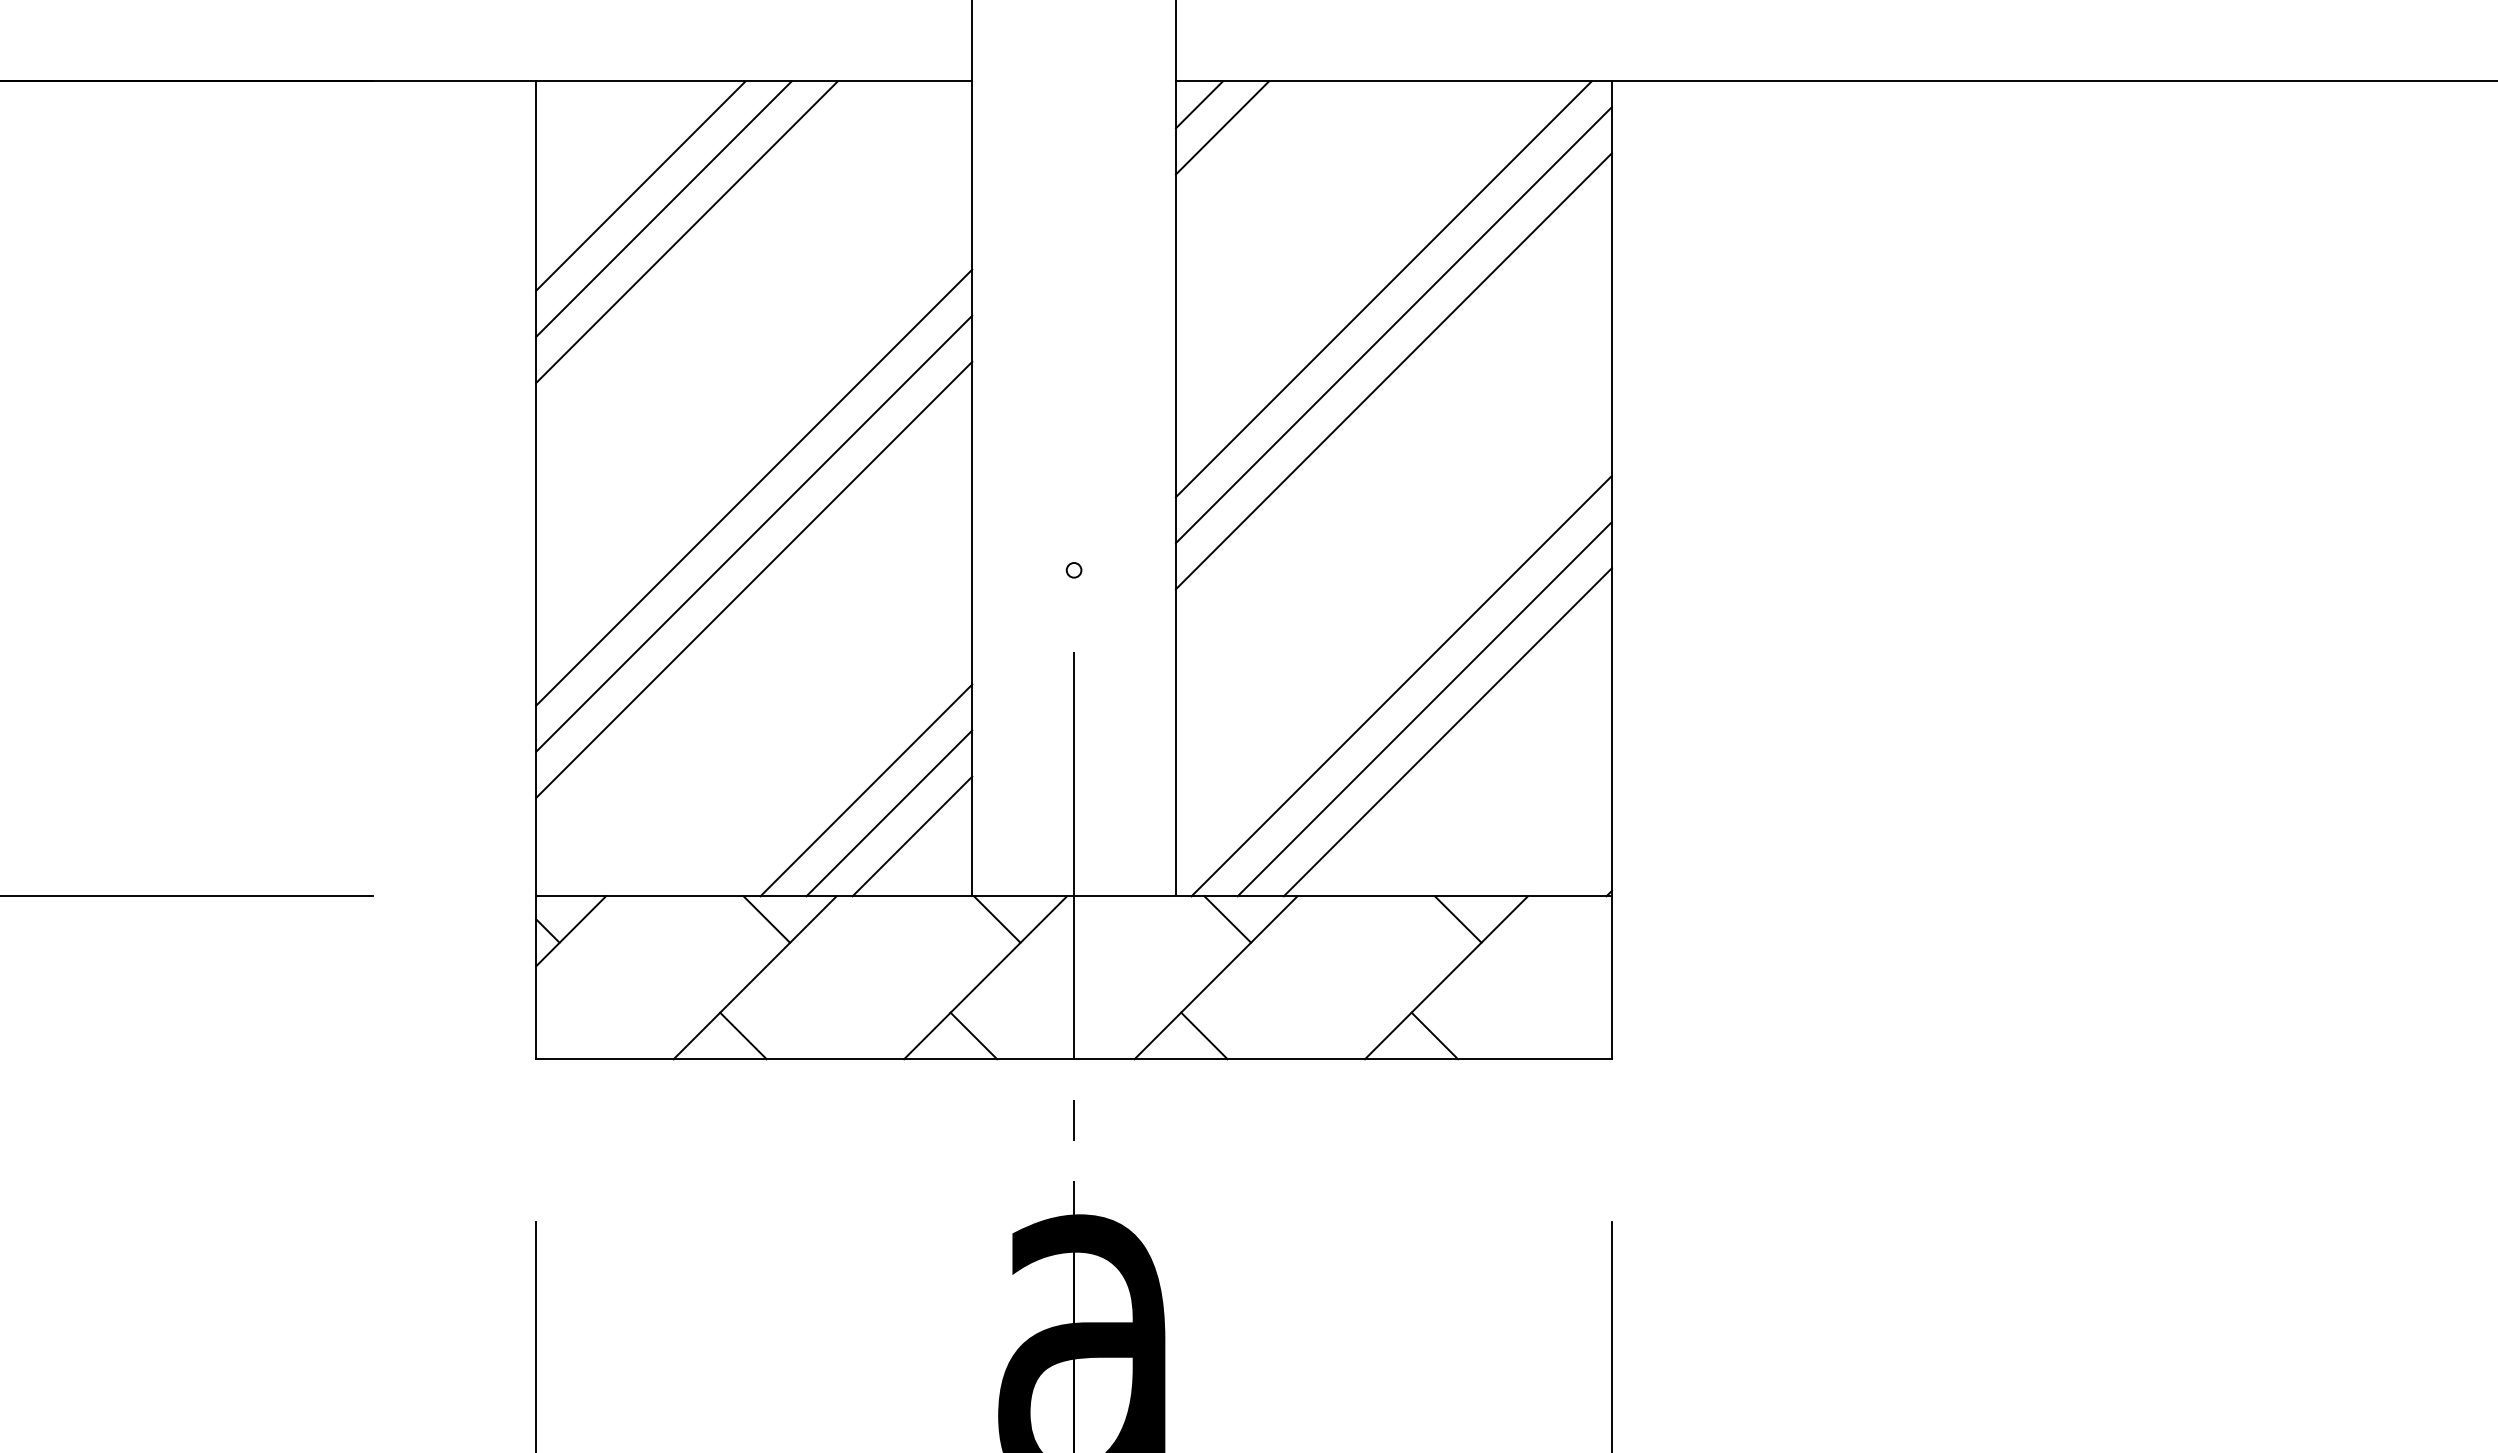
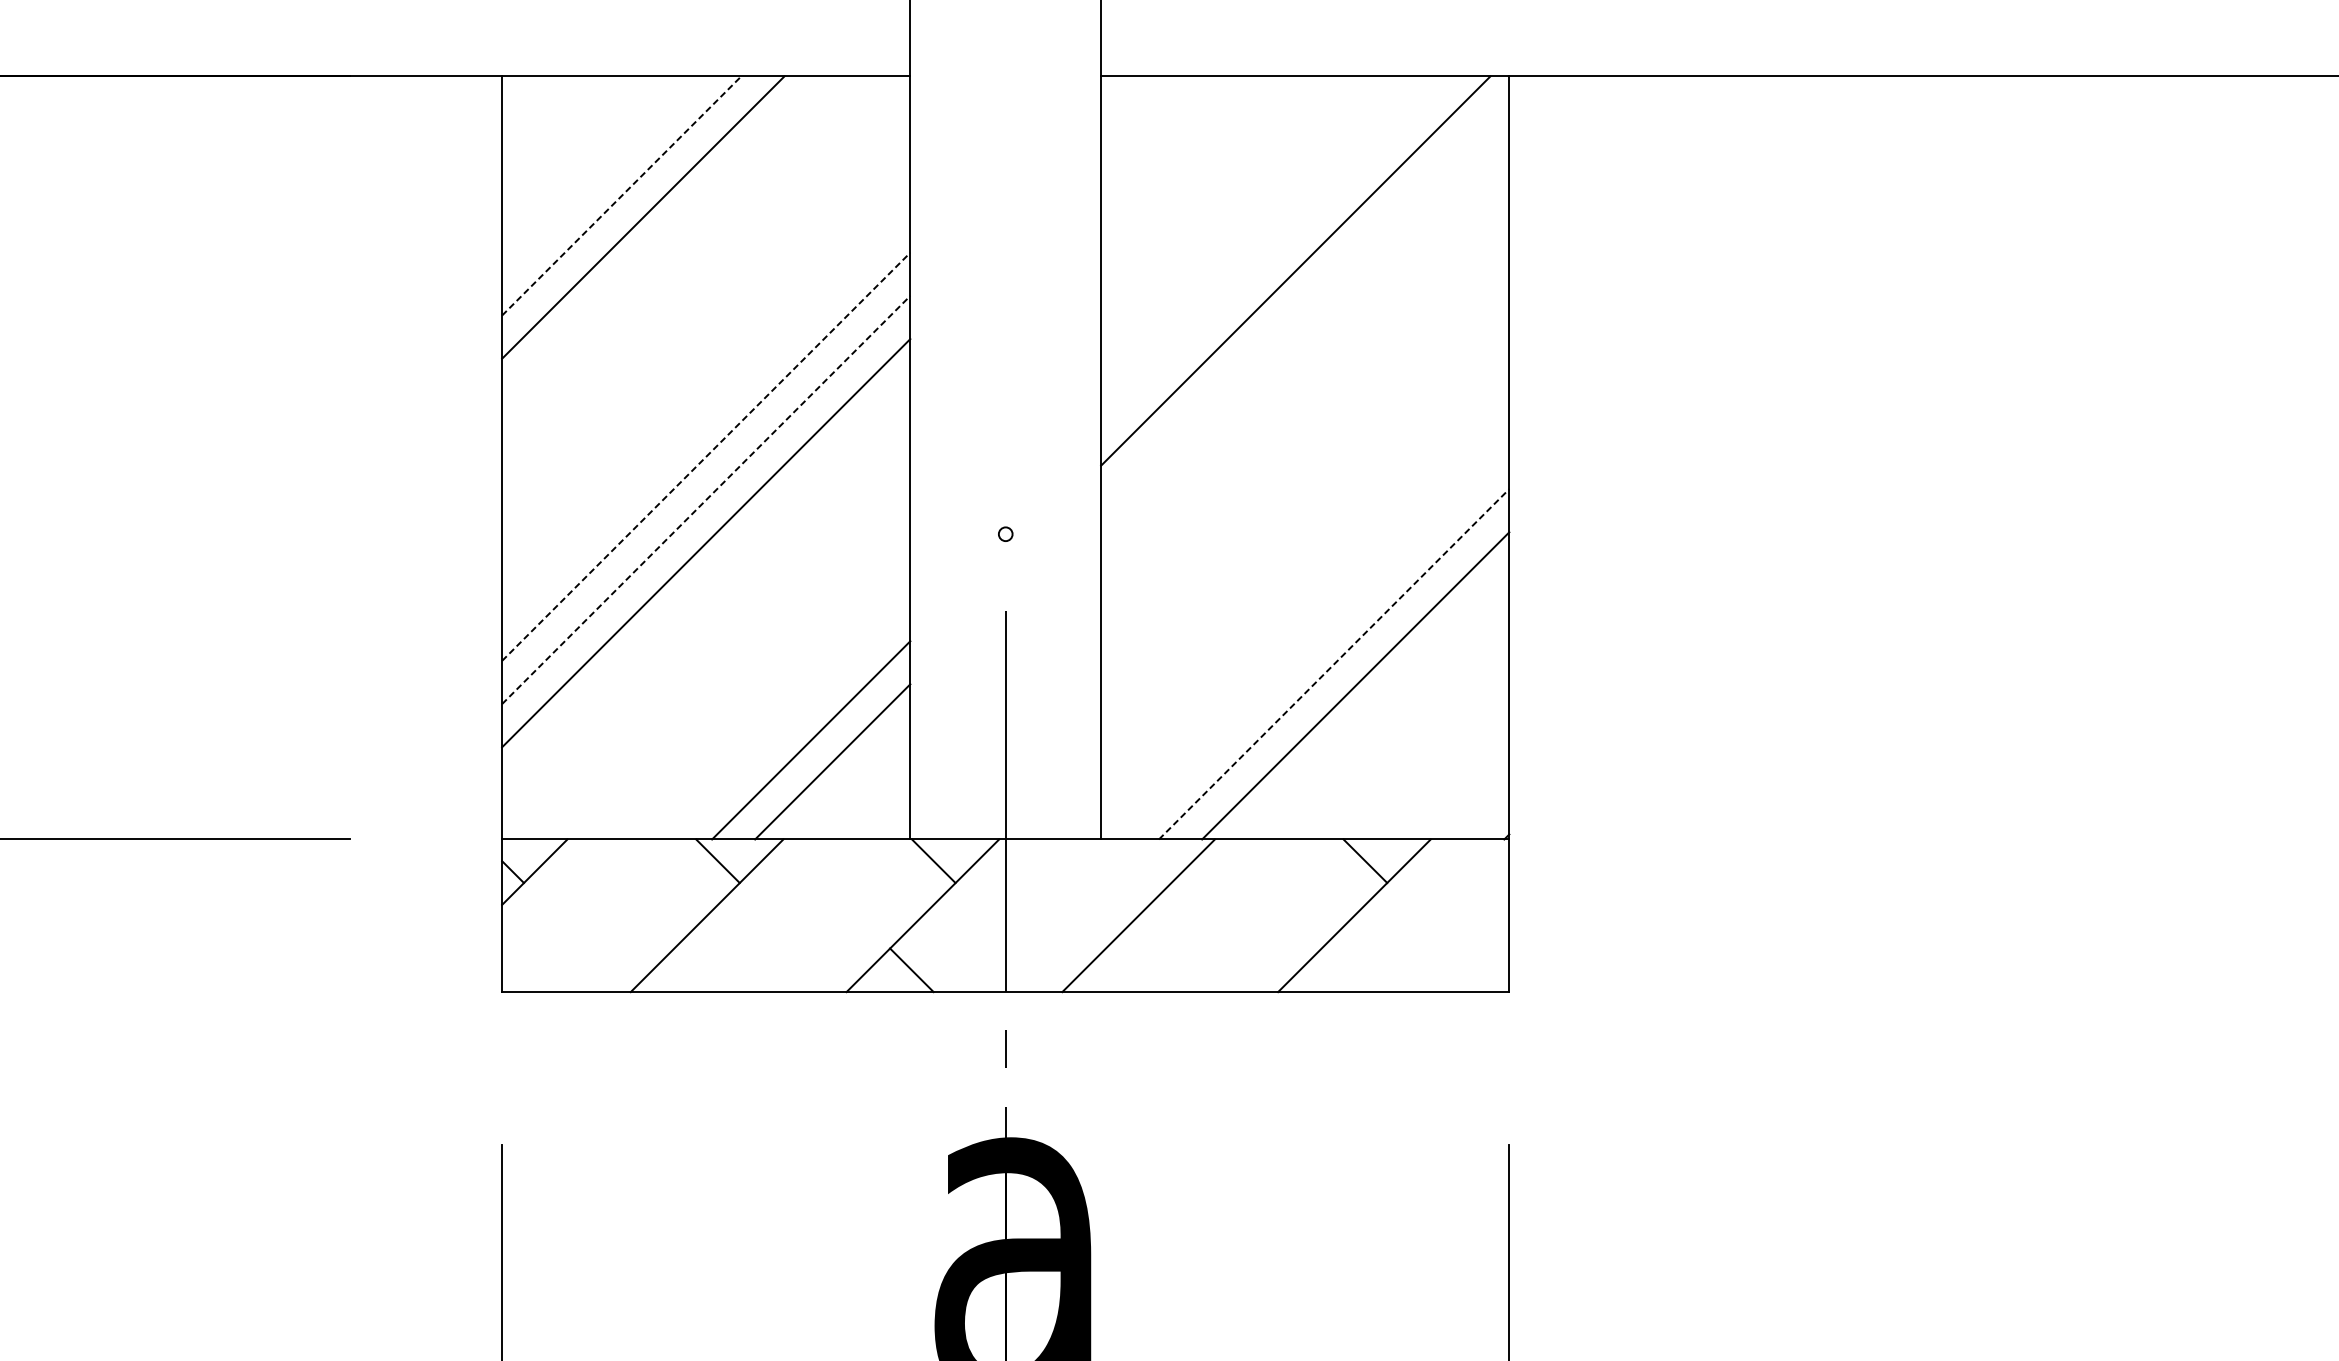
line: (1198, 104) -> (1122, 98), removed
line: (1222, 127) -> (1144, 119), removed
line: (640, 185) -> (599, 173), removed
line: (663, 209) -> (621, 196), solid -> dashed
line: (1393, 325) -> (1304, 305), removed
line: (1393, 371) -> (1304, 348), removed
line: (754, 487) -> (706, 456), solid -> dashed
line: (754, 533) -> (706, 499), solid -> dashed
line: (1401, 685) -> (1312, 642), removed
line: (1424, 709) -> (1333, 664), solid -> dashed
line: (912, 836) -> (854, 783), removed
line: (1227, 919) -> (1149, 861), removed
line: (743, 1035) -> (696, 969), removed
line: (1204, 1035) -> (1127, 969), removed
line: (1434, 1035) -> (1343, 969), removed

